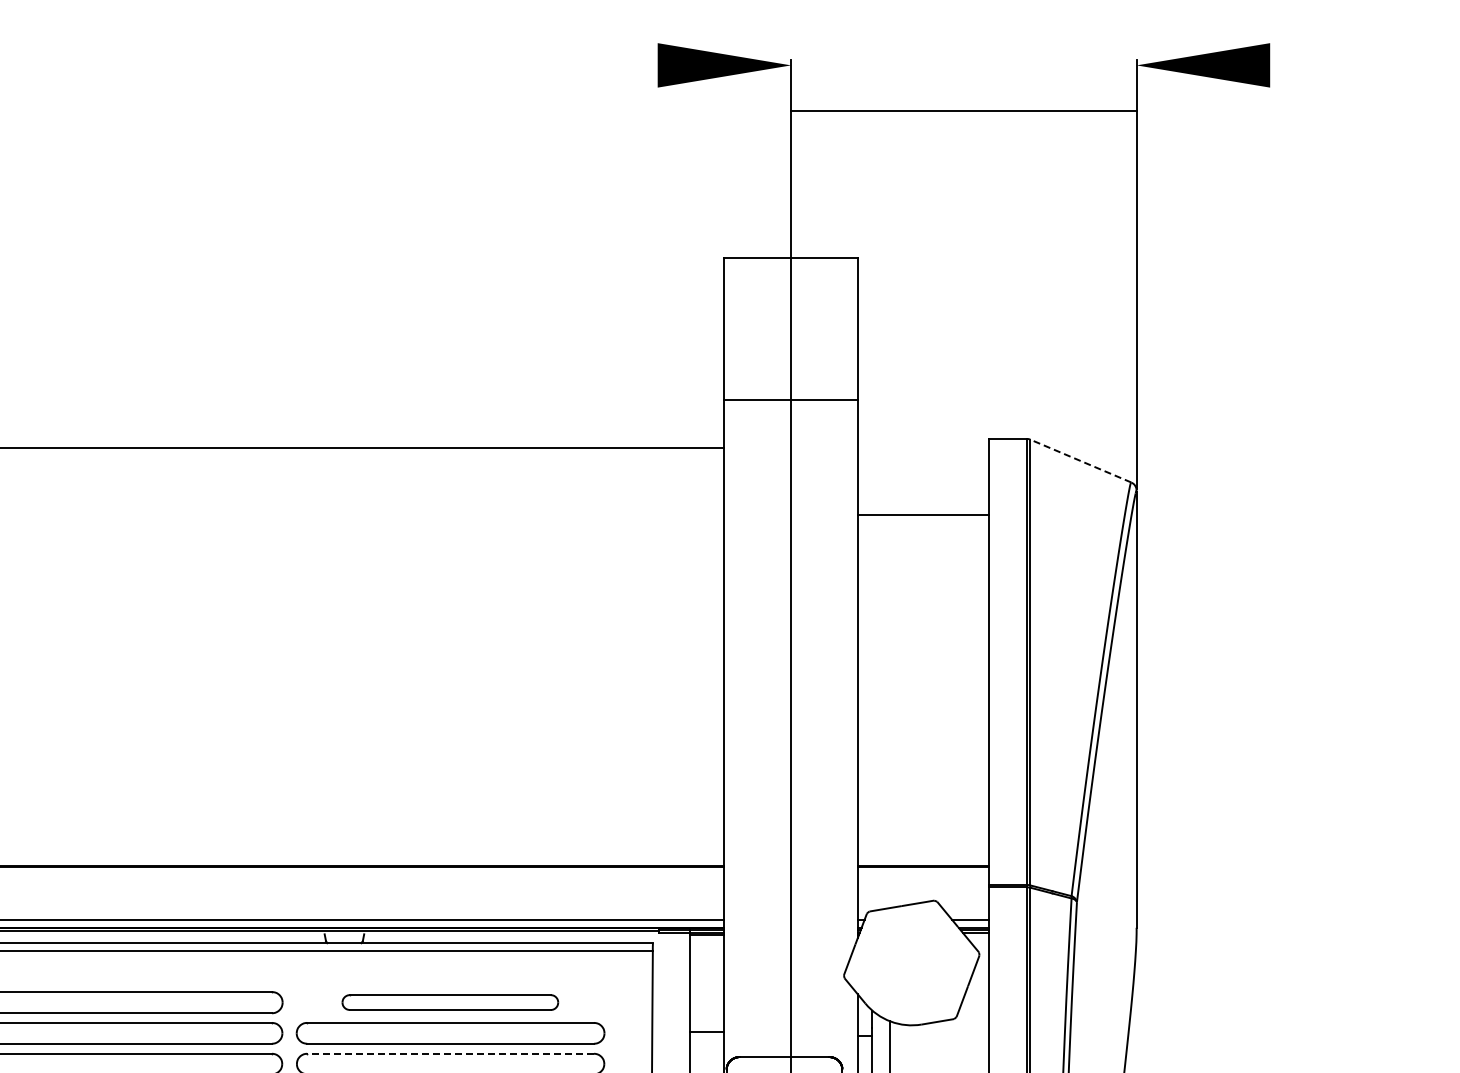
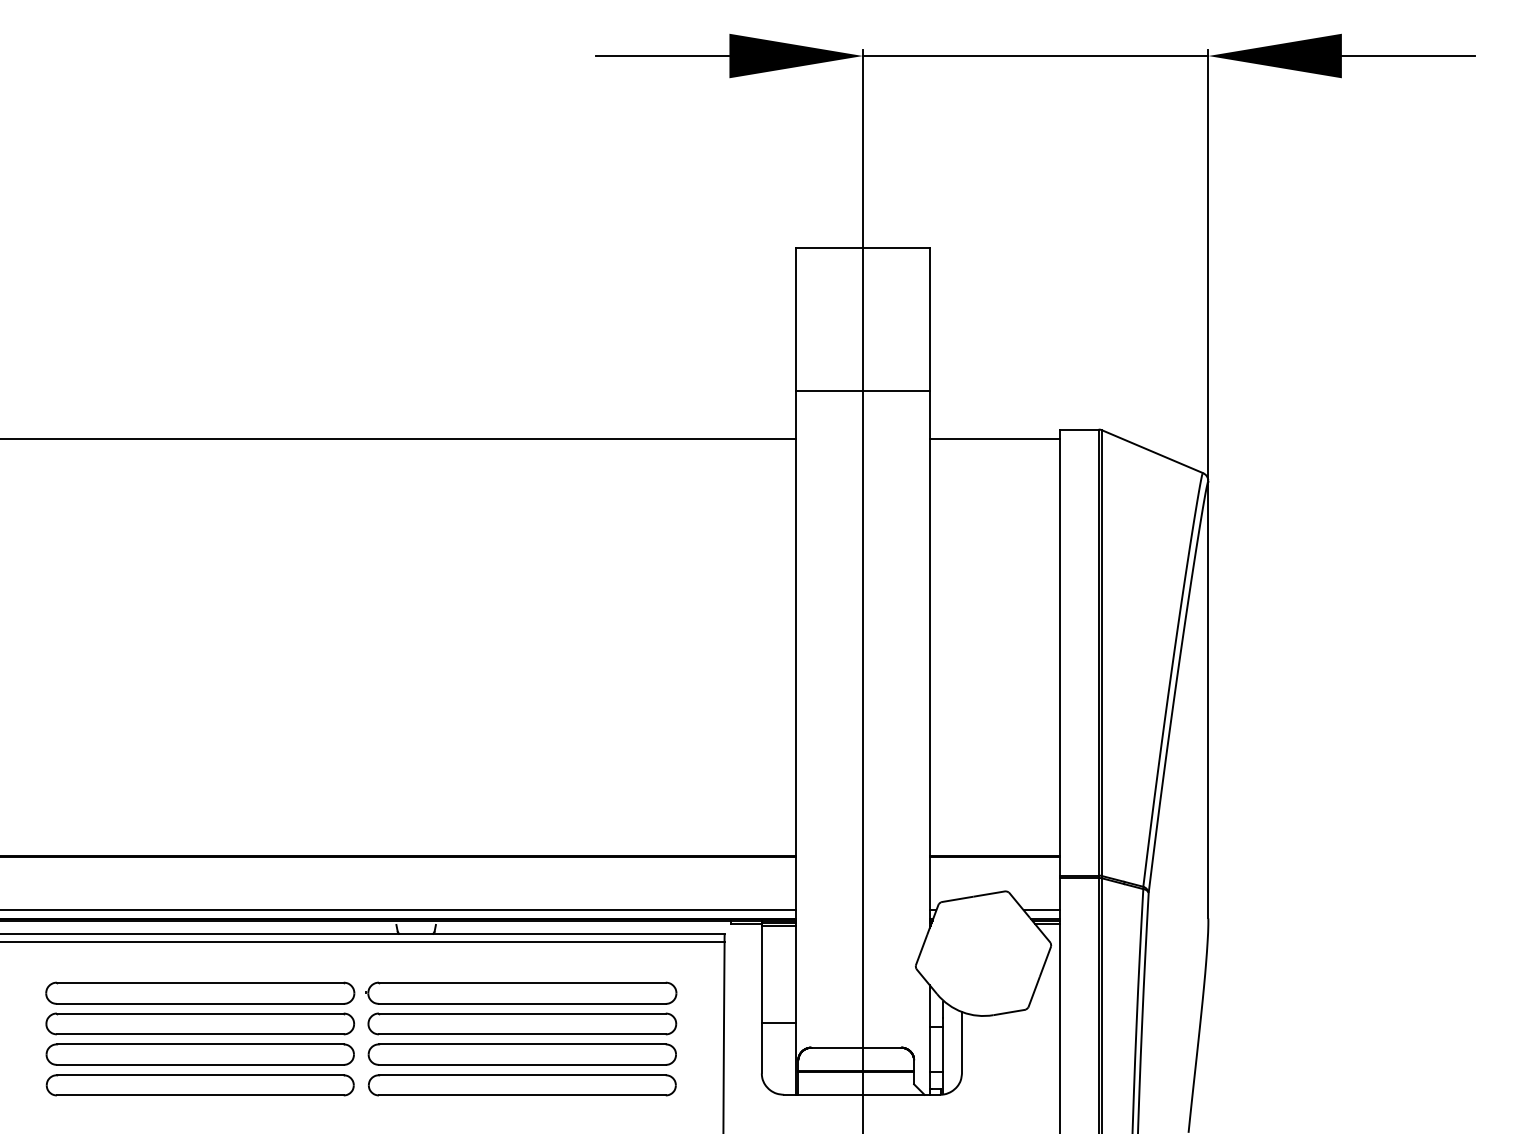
line: (590, 65) -> (662, 56), added
line: (1336, 65) -> (1408, 56), added
line: (963, 111) -> (1035, 56), moved
line: (1080, 460) -> (1152, 451), dashed -> solid
line: (922, 514) -> (994, 438), moved
part: (449, 1001) -> (521, 992), size x1.43
line: (449, 1053) -> (521, 1044), dashed -> solid

